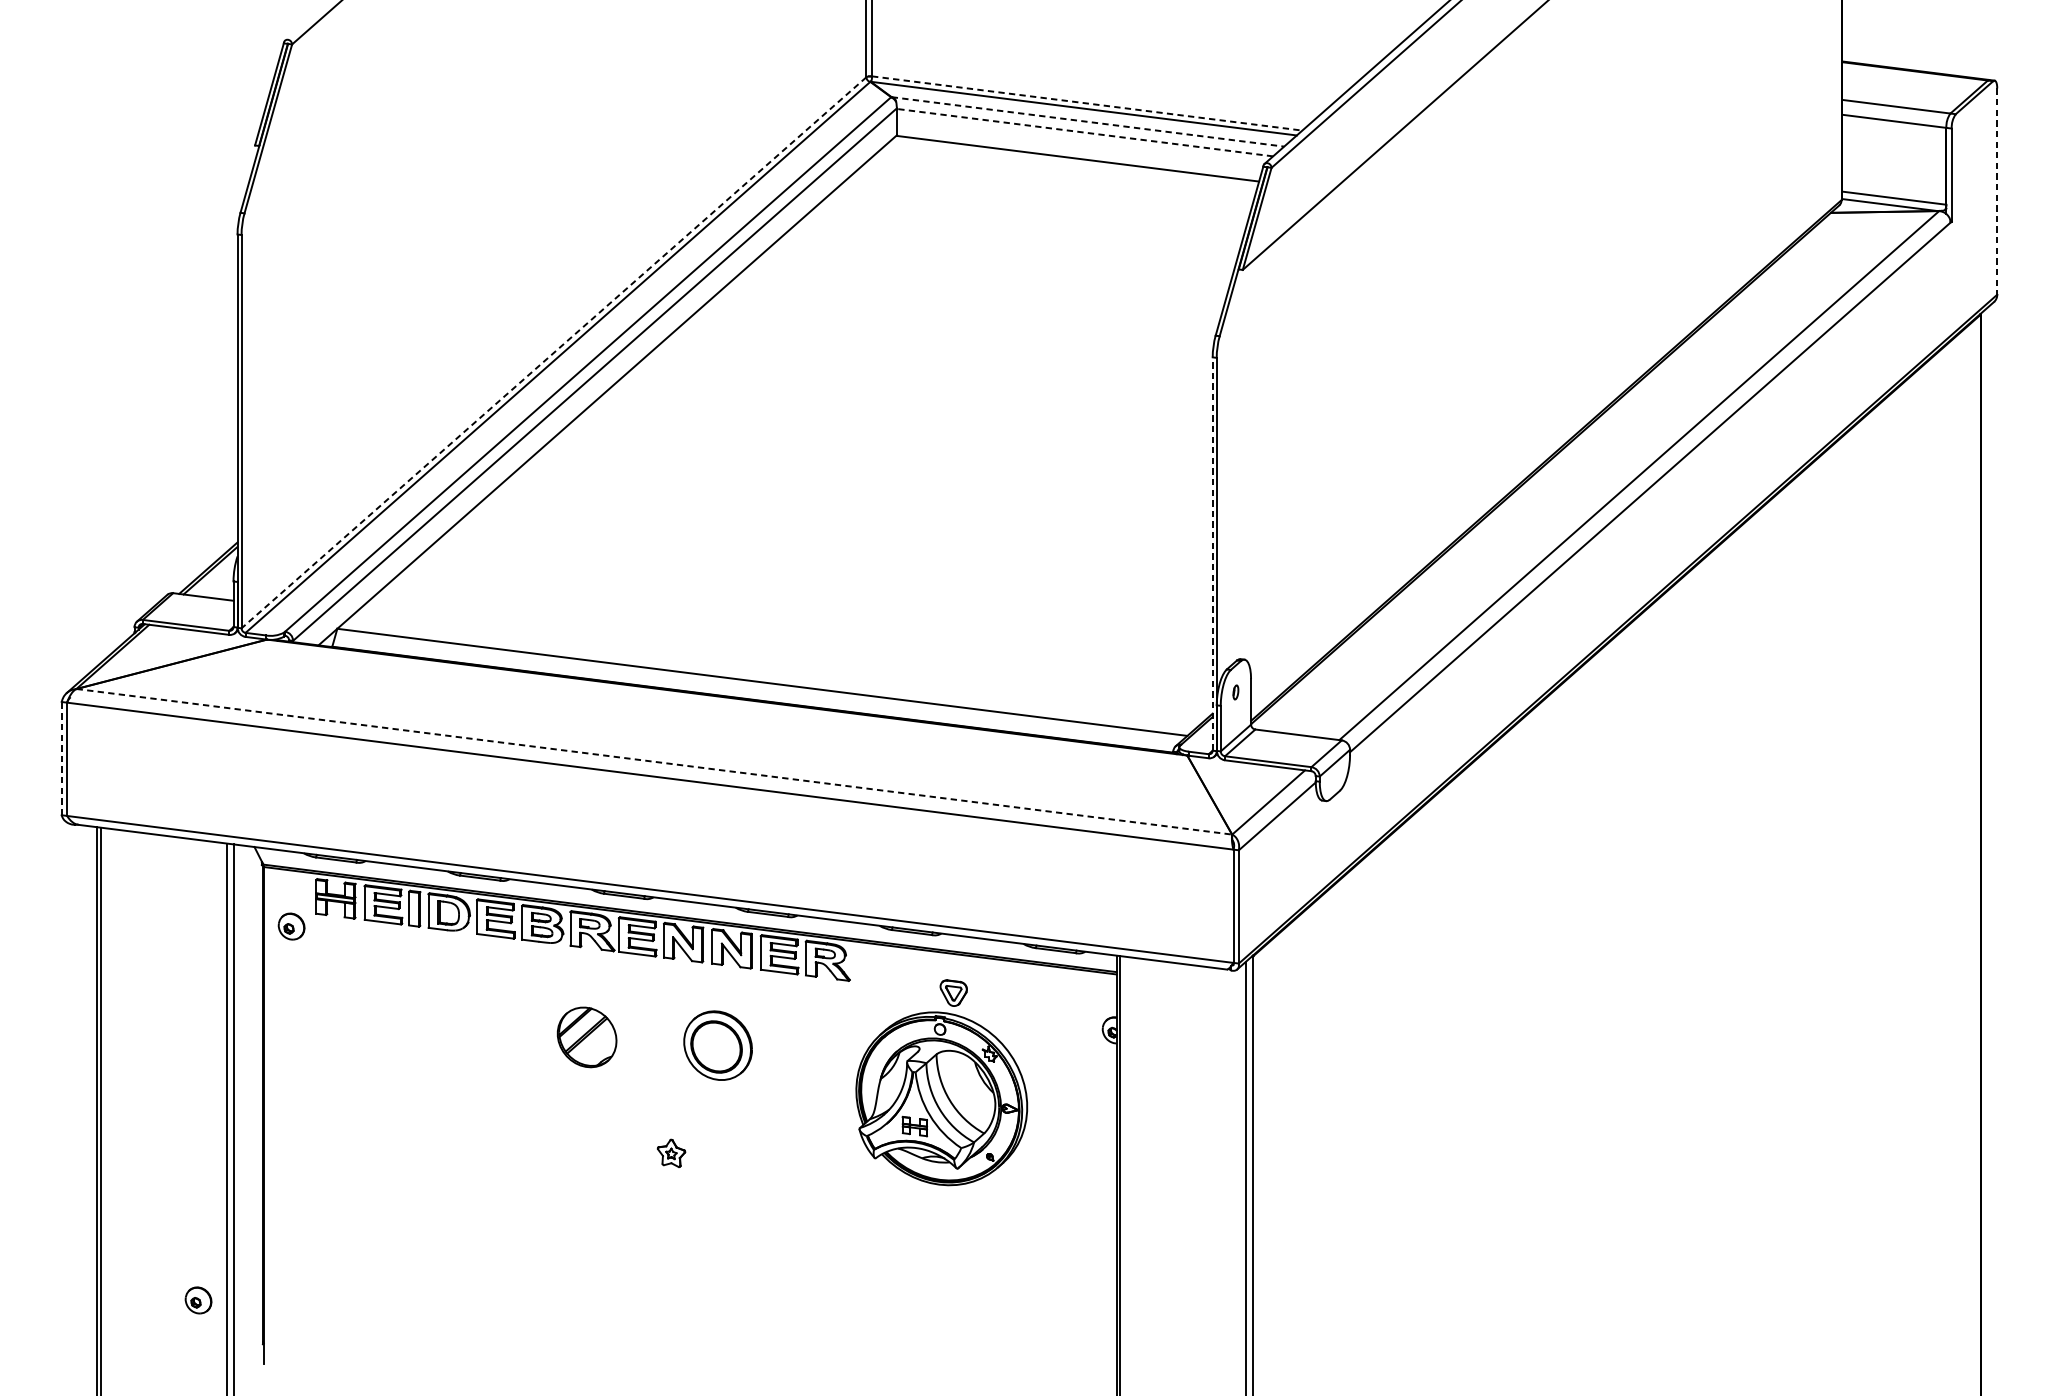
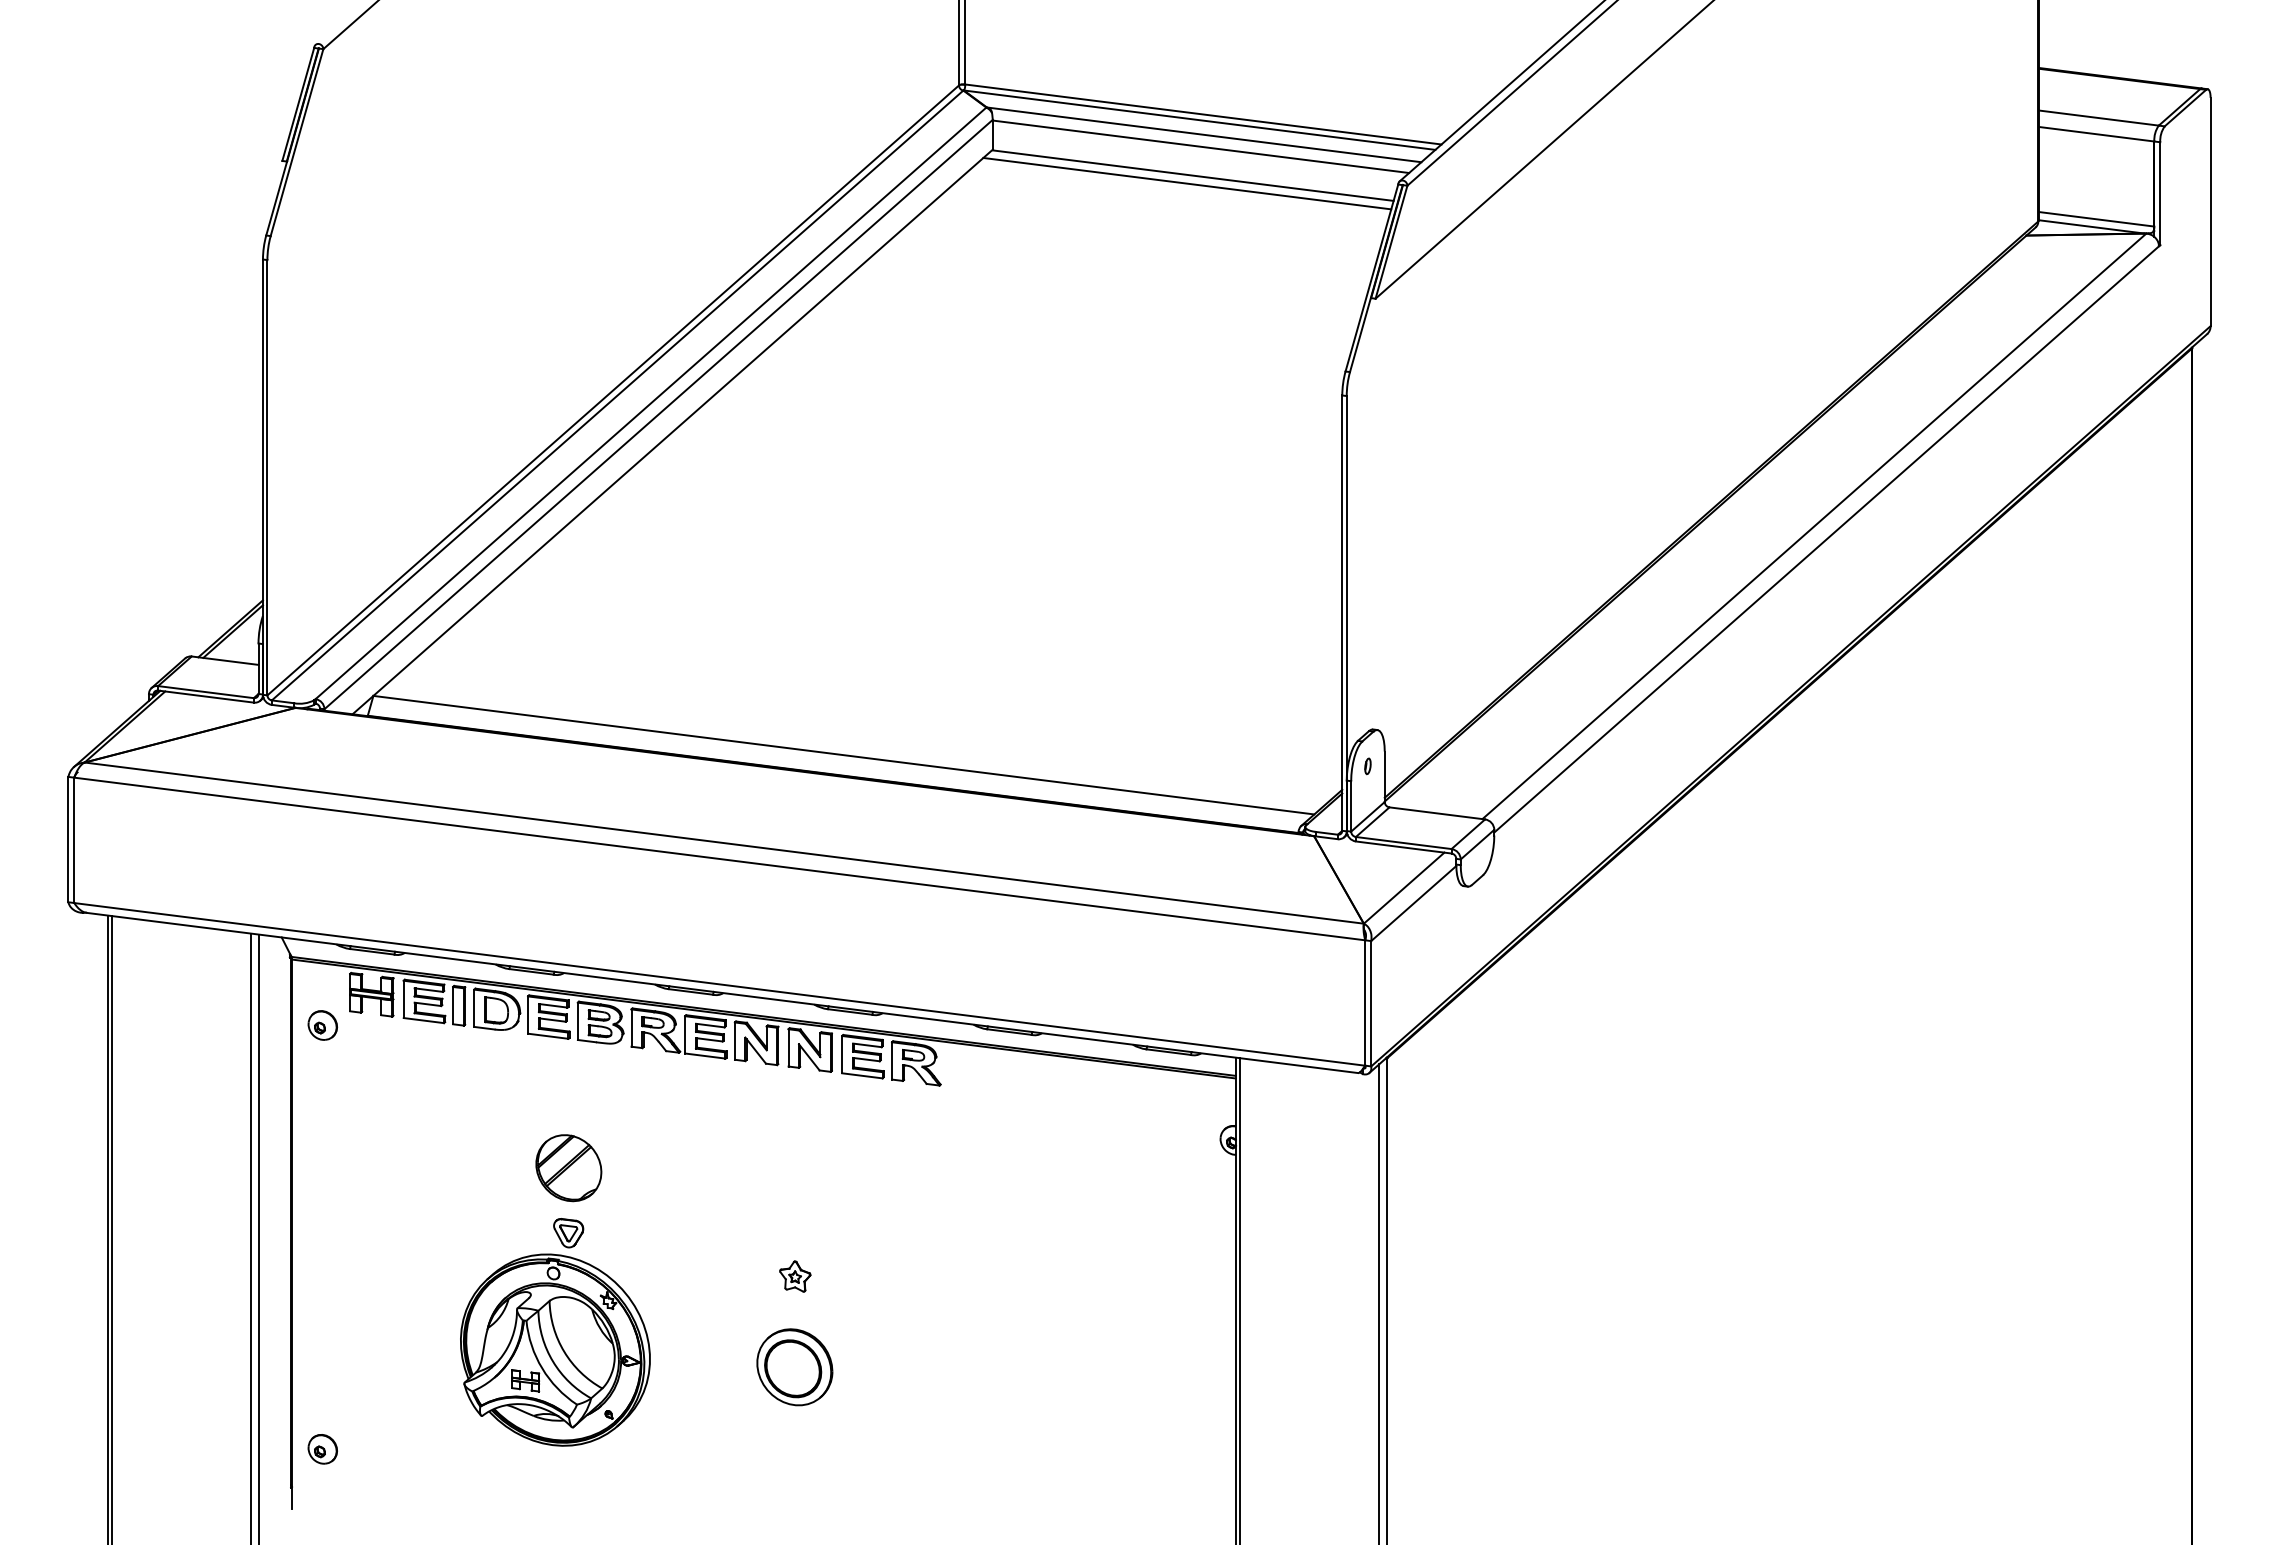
line: (1087, 103) -> (1203, 114), dashed -> solid
line: (1088, 121) -> (1204, 134), dashed -> solid
line: (1085, 132) -> (1201, 146), dashed -> solid
line: (1072, 165) -> (1187, 183), added
line: (1997, 192) -> (2210, 212), dashed -> solid
line: (553, 352) -> (612, 390), dashed -> solid
line: (1212, 554) -> (1342, 613), dashed -> solid
line: (61, 758) -> (68, 839), dashed -> solid
line: (654, 762) -> (724, 843), dashed -> solid
part: (586, 1037) -> (568, 1168), moved
part: (717, 1045) -> (794, 1367), moved
part: (941, 1082) -> (555, 1332), moved
part: (671, 1153) -> (795, 1276), moved
part: (198, 1300) -> (322, 1449), moved

